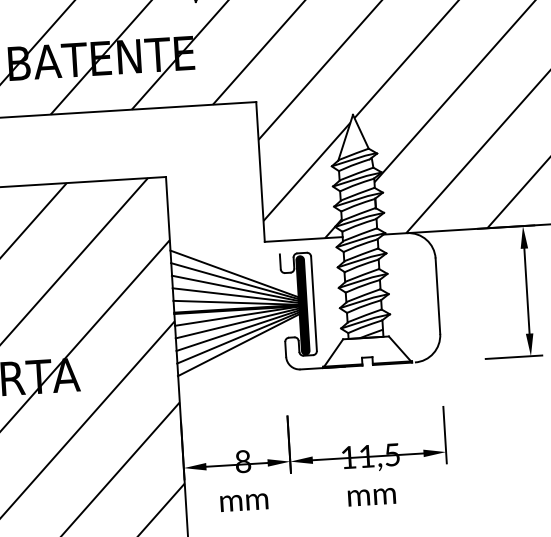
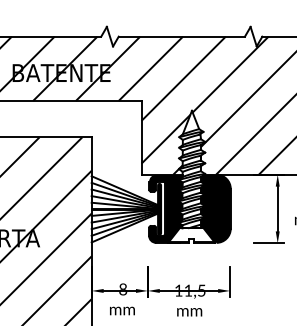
fill: (408, 297) -> (215, 208), added
fill: (314, 303) -> (165, 208), added

